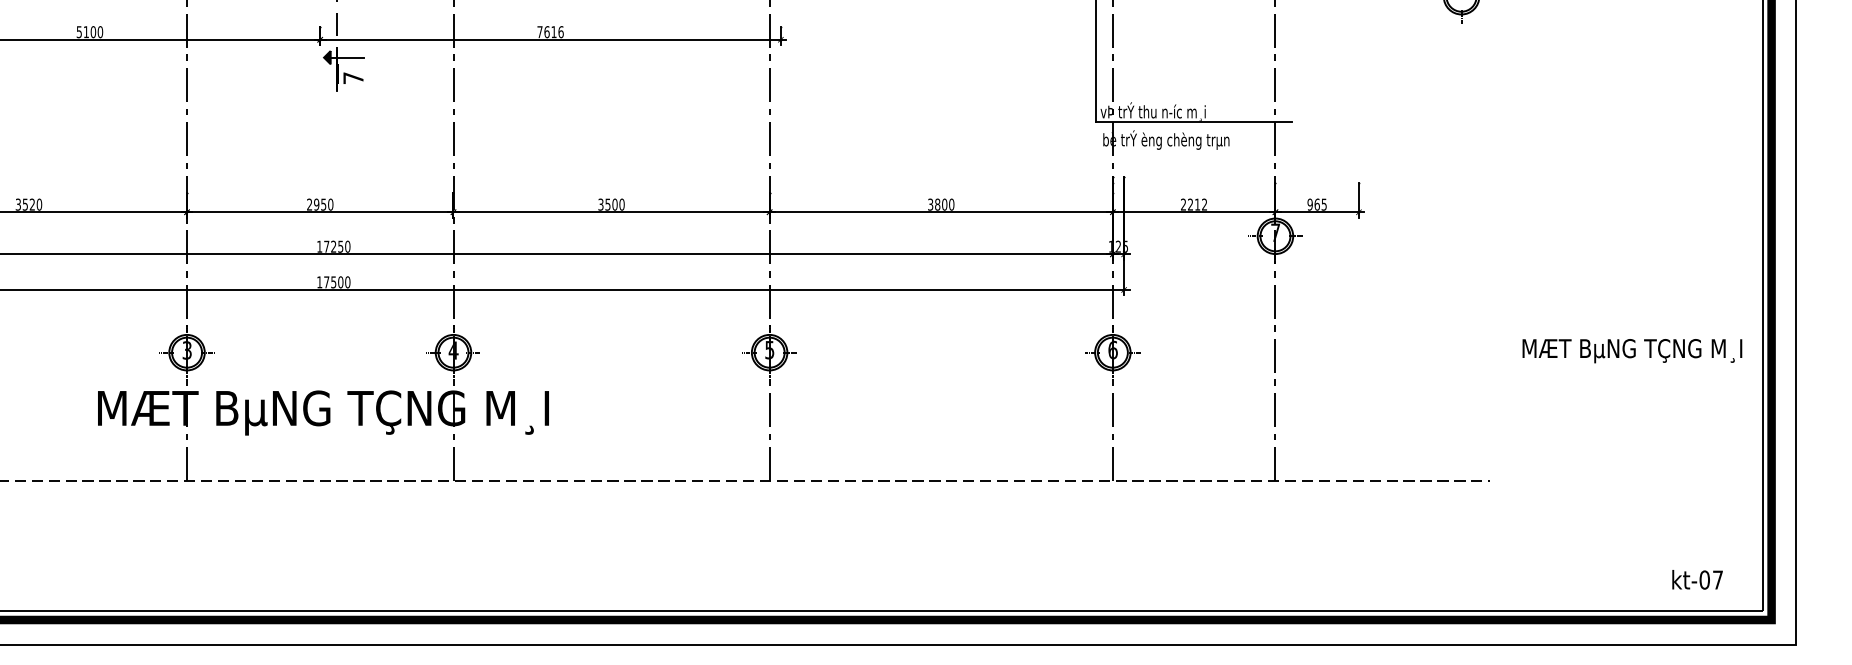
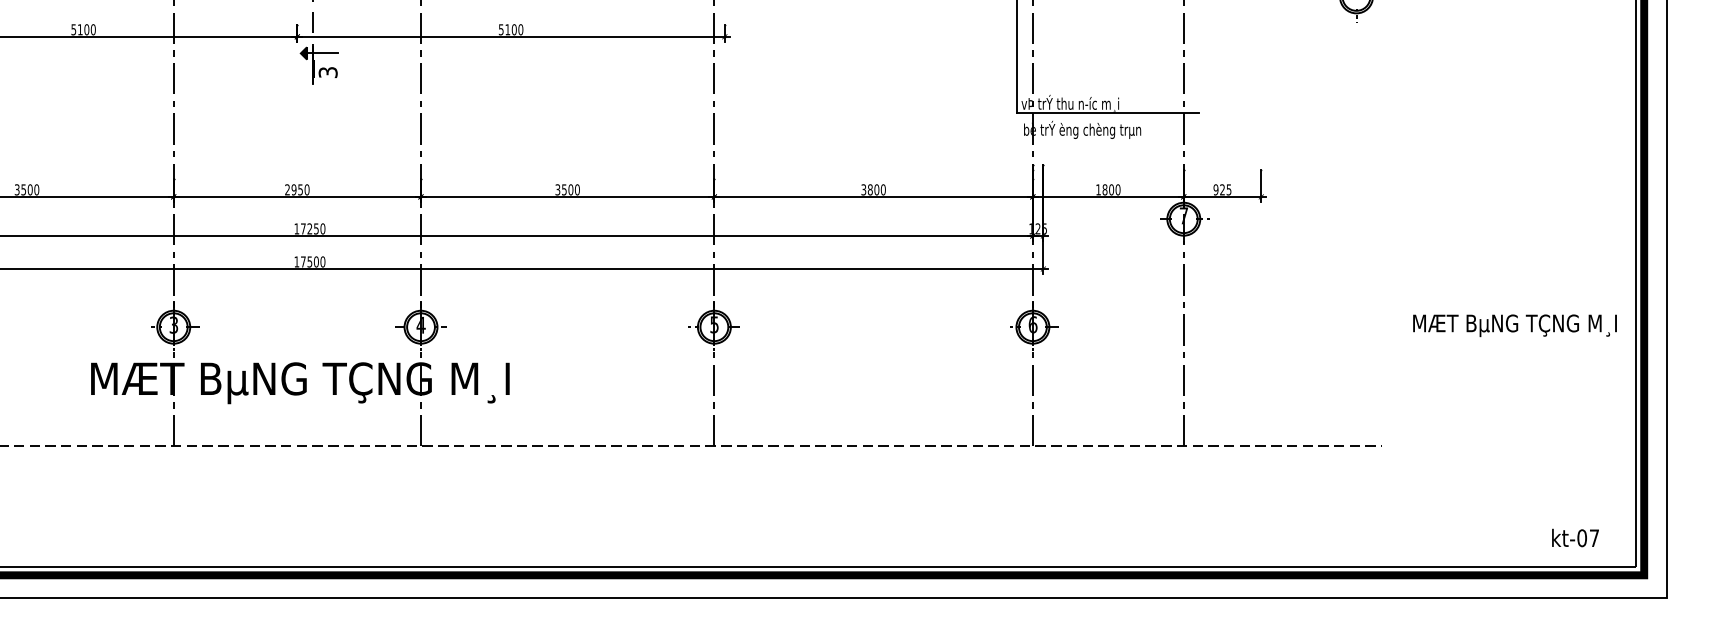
text: (550, 32) -> (511, 30), 7616 -> 5100
text: (353, 78) -> (328, 72), 7 -> 3
text: (32, 204) -> (30, 189), 3520 -> 3500
text: (1194, 204) -> (1108, 189), 2212 -> 1800
text: (1316, 204) -> (1221, 189), 965 -> 925

